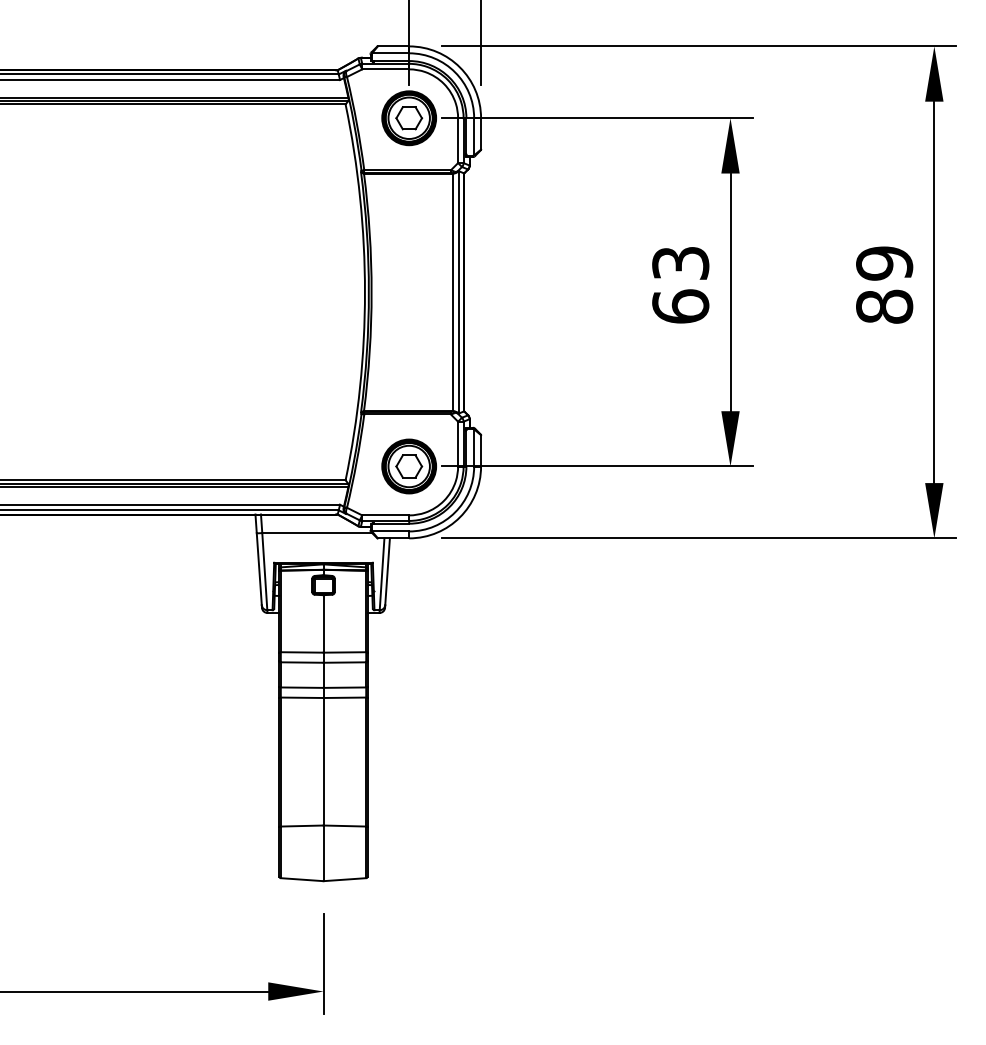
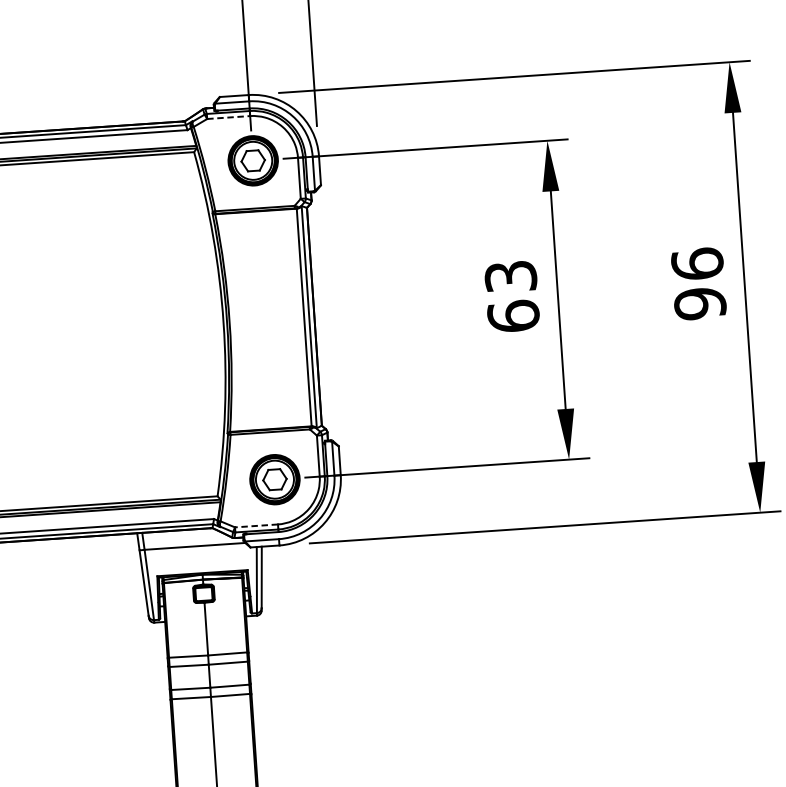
line: (386, 69) -> (229, 117), solid -> dashed
text: (884, 285) -> (698, 284), 89 -> 96
line: (385, 515) -> (256, 526), solid -> dashed

